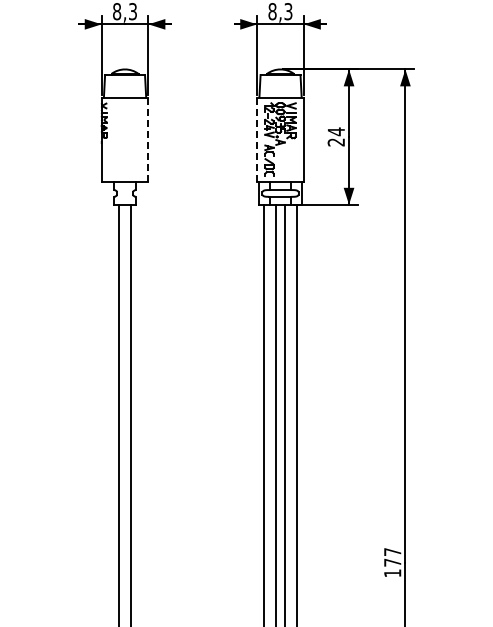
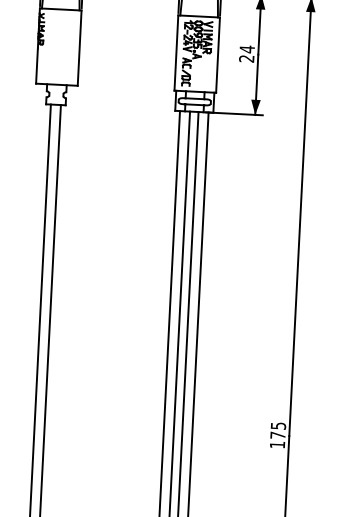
line: (148, 139) -> (79, 47), dashed -> solid
line: (257, 139) -> (176, 52), dashed -> solid
text: (392, 552) -> (278, 426), 177 -> 175

